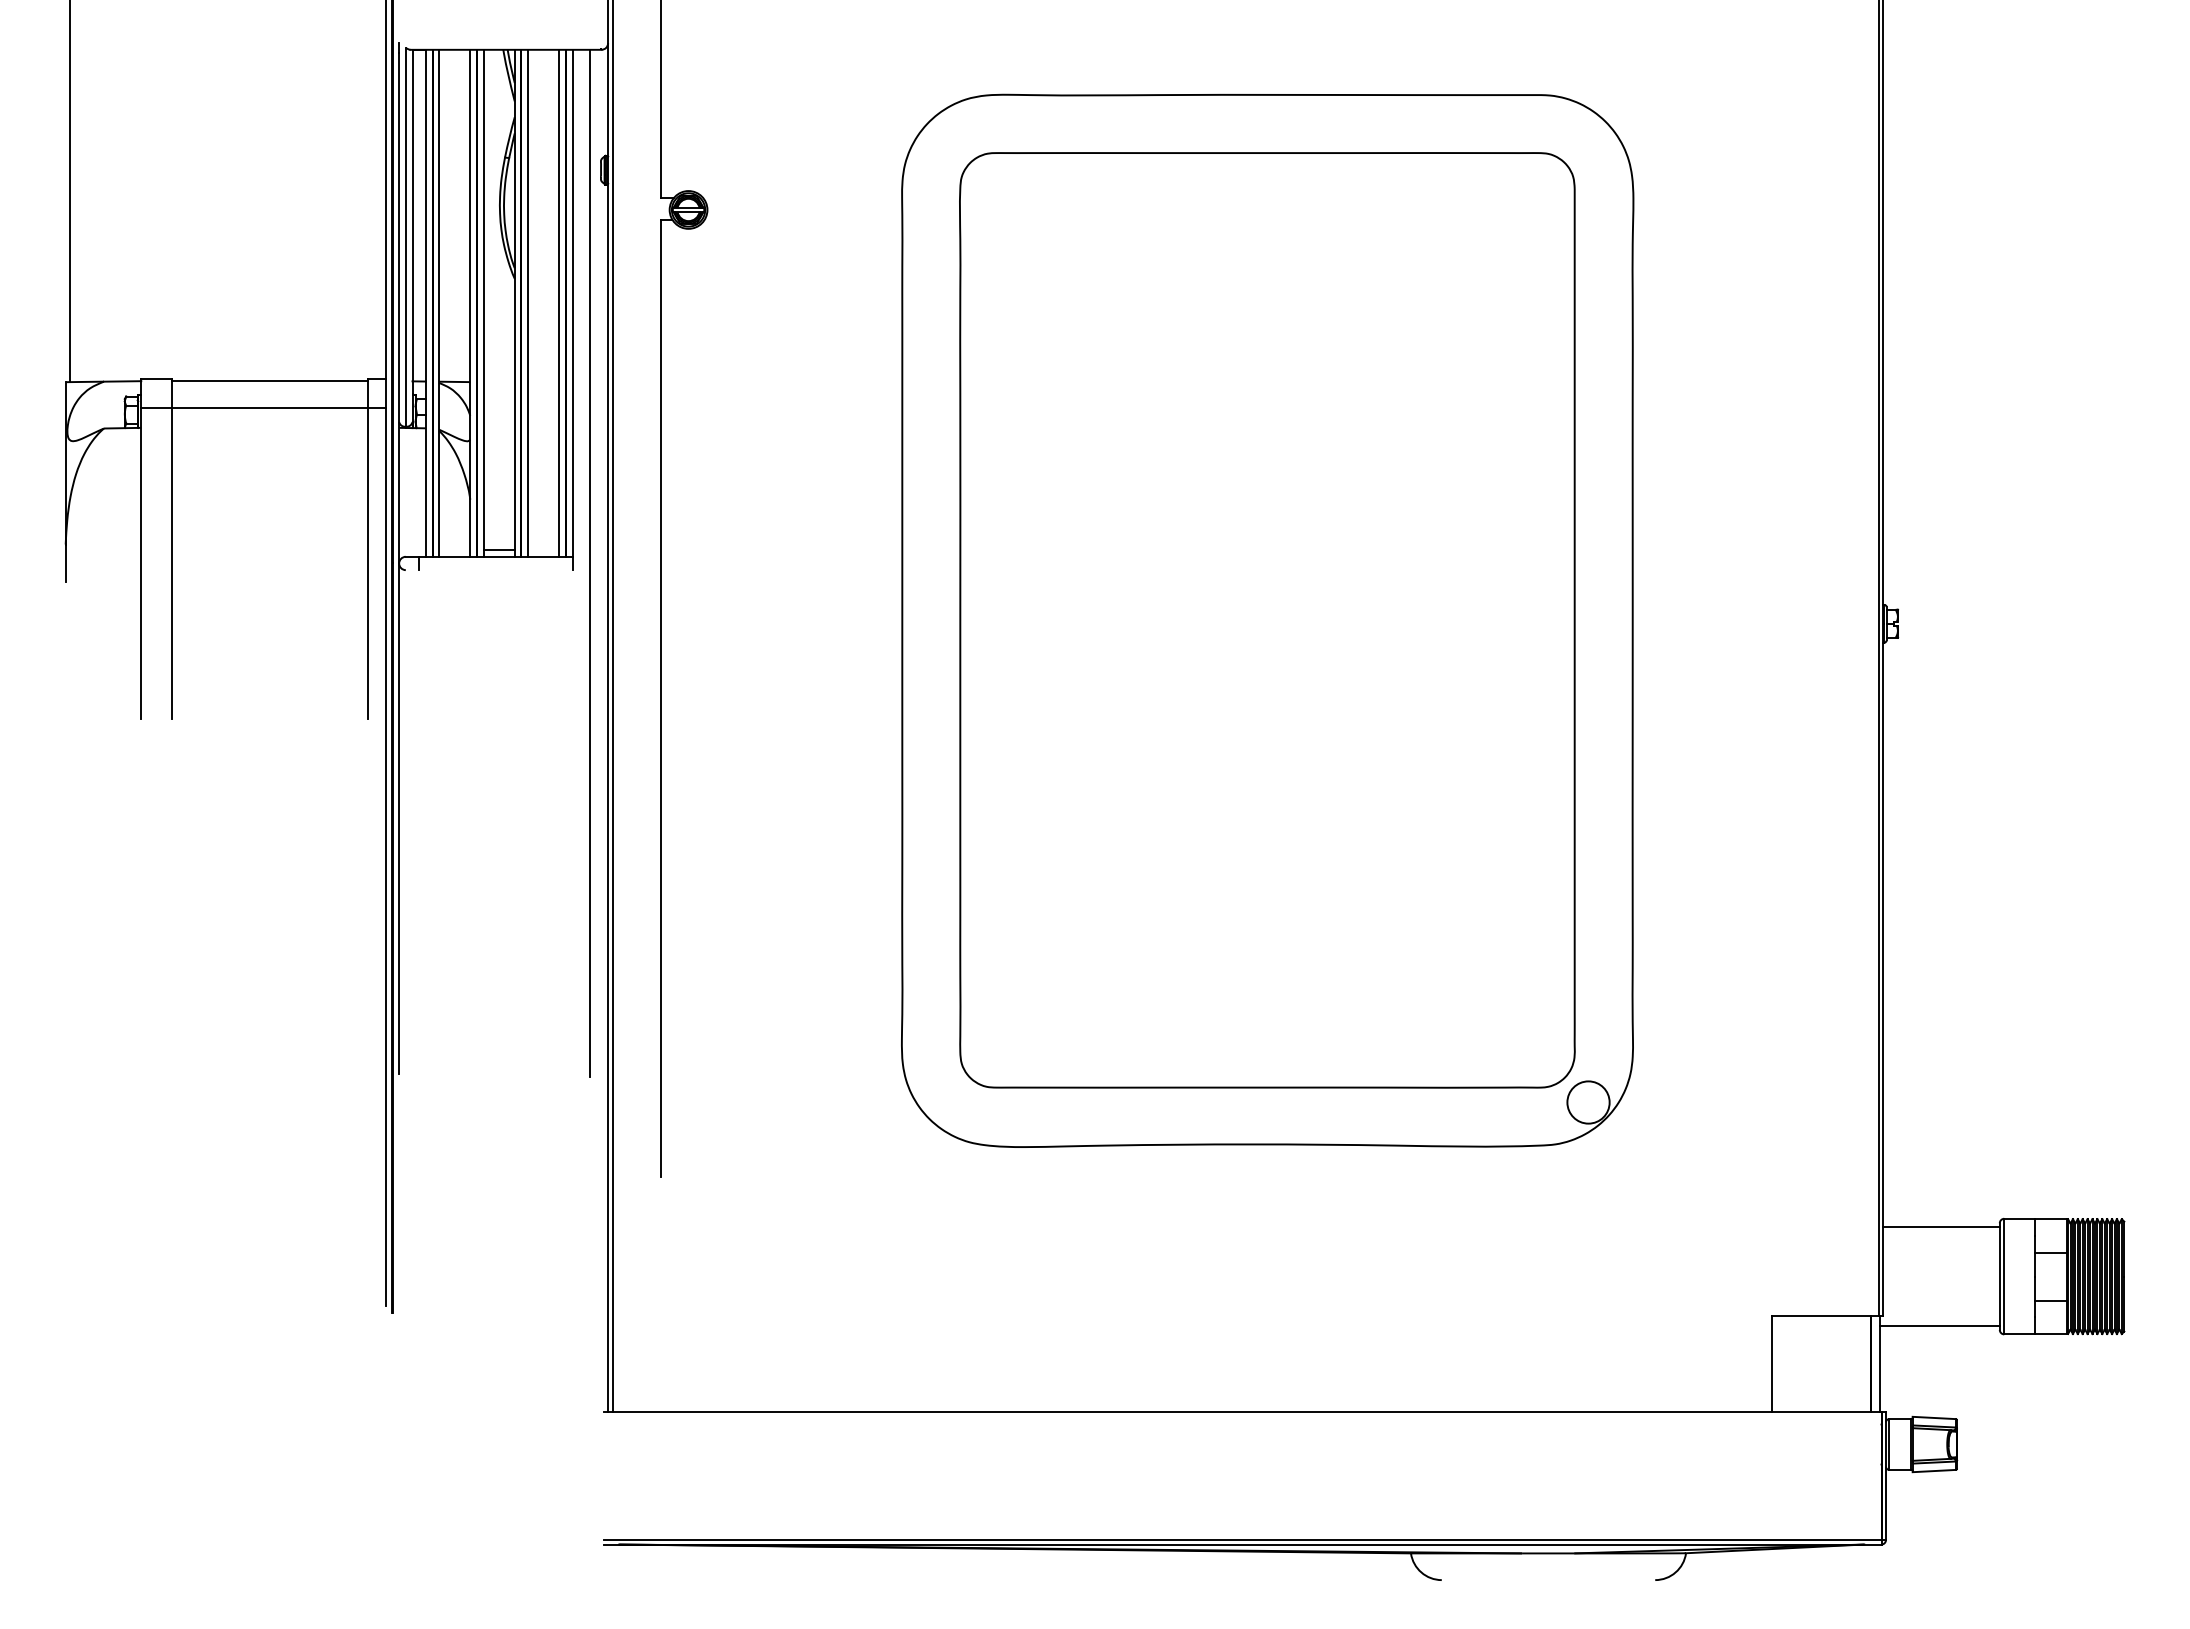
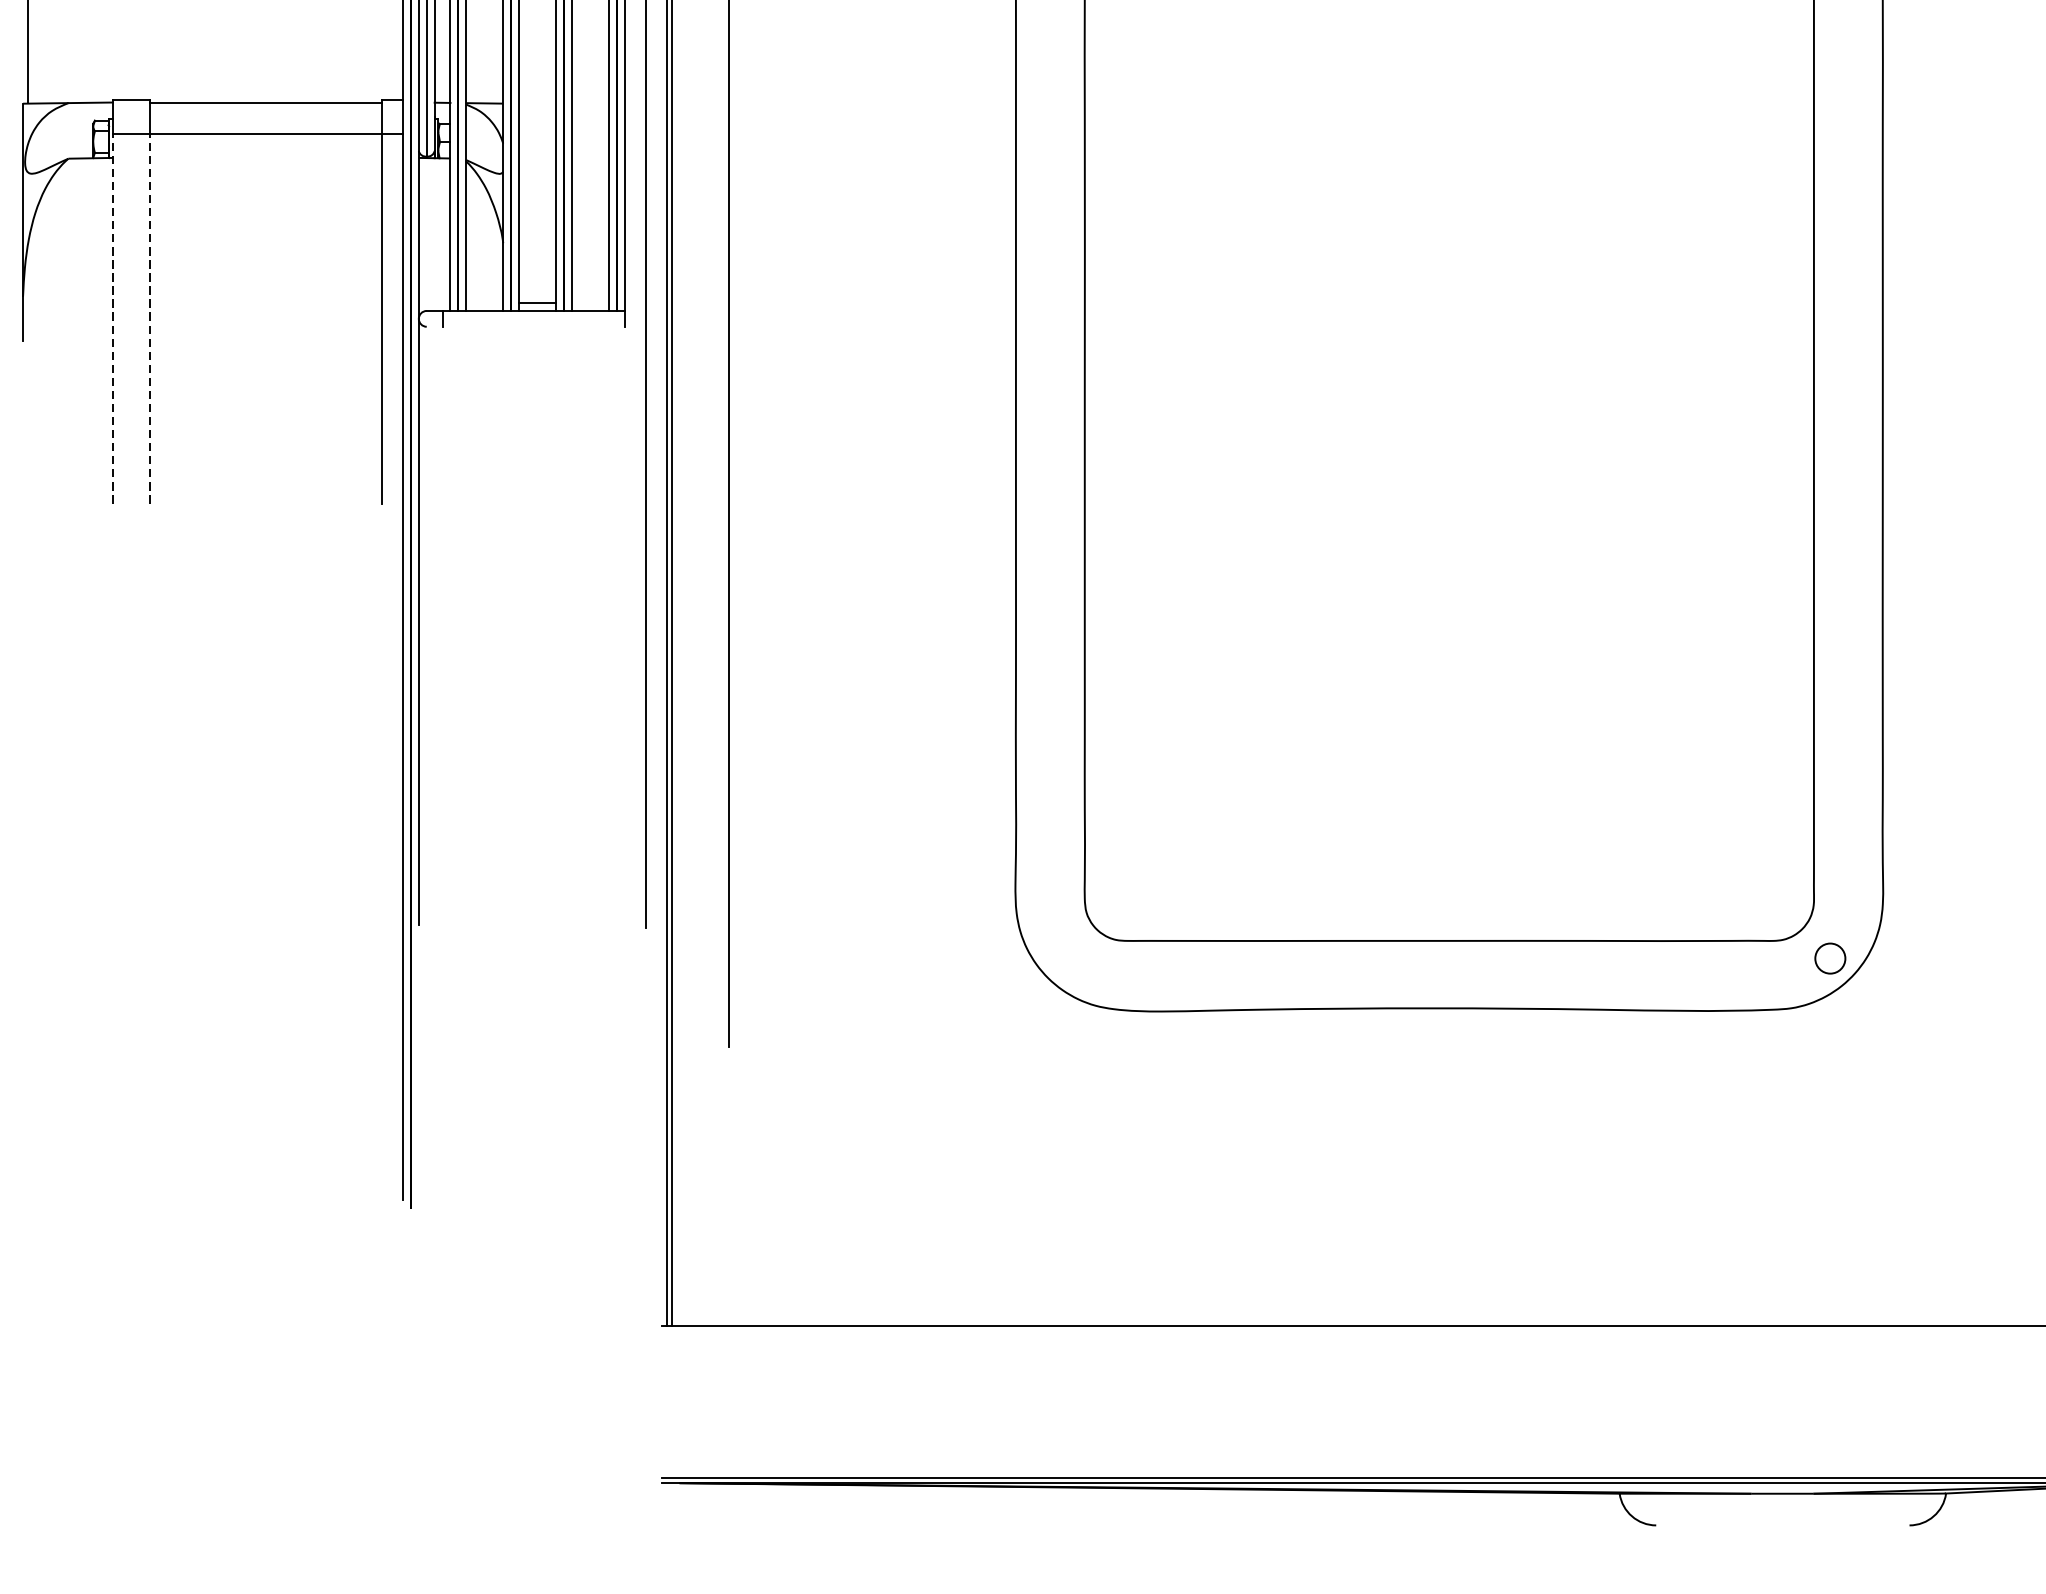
line: (141, 563) -> (113, 318), solid -> dashed
line: (172, 563) -> (149, 318), solid -> dashed
circle: (1588, 1102) -> (1830, 958), size x0.6

